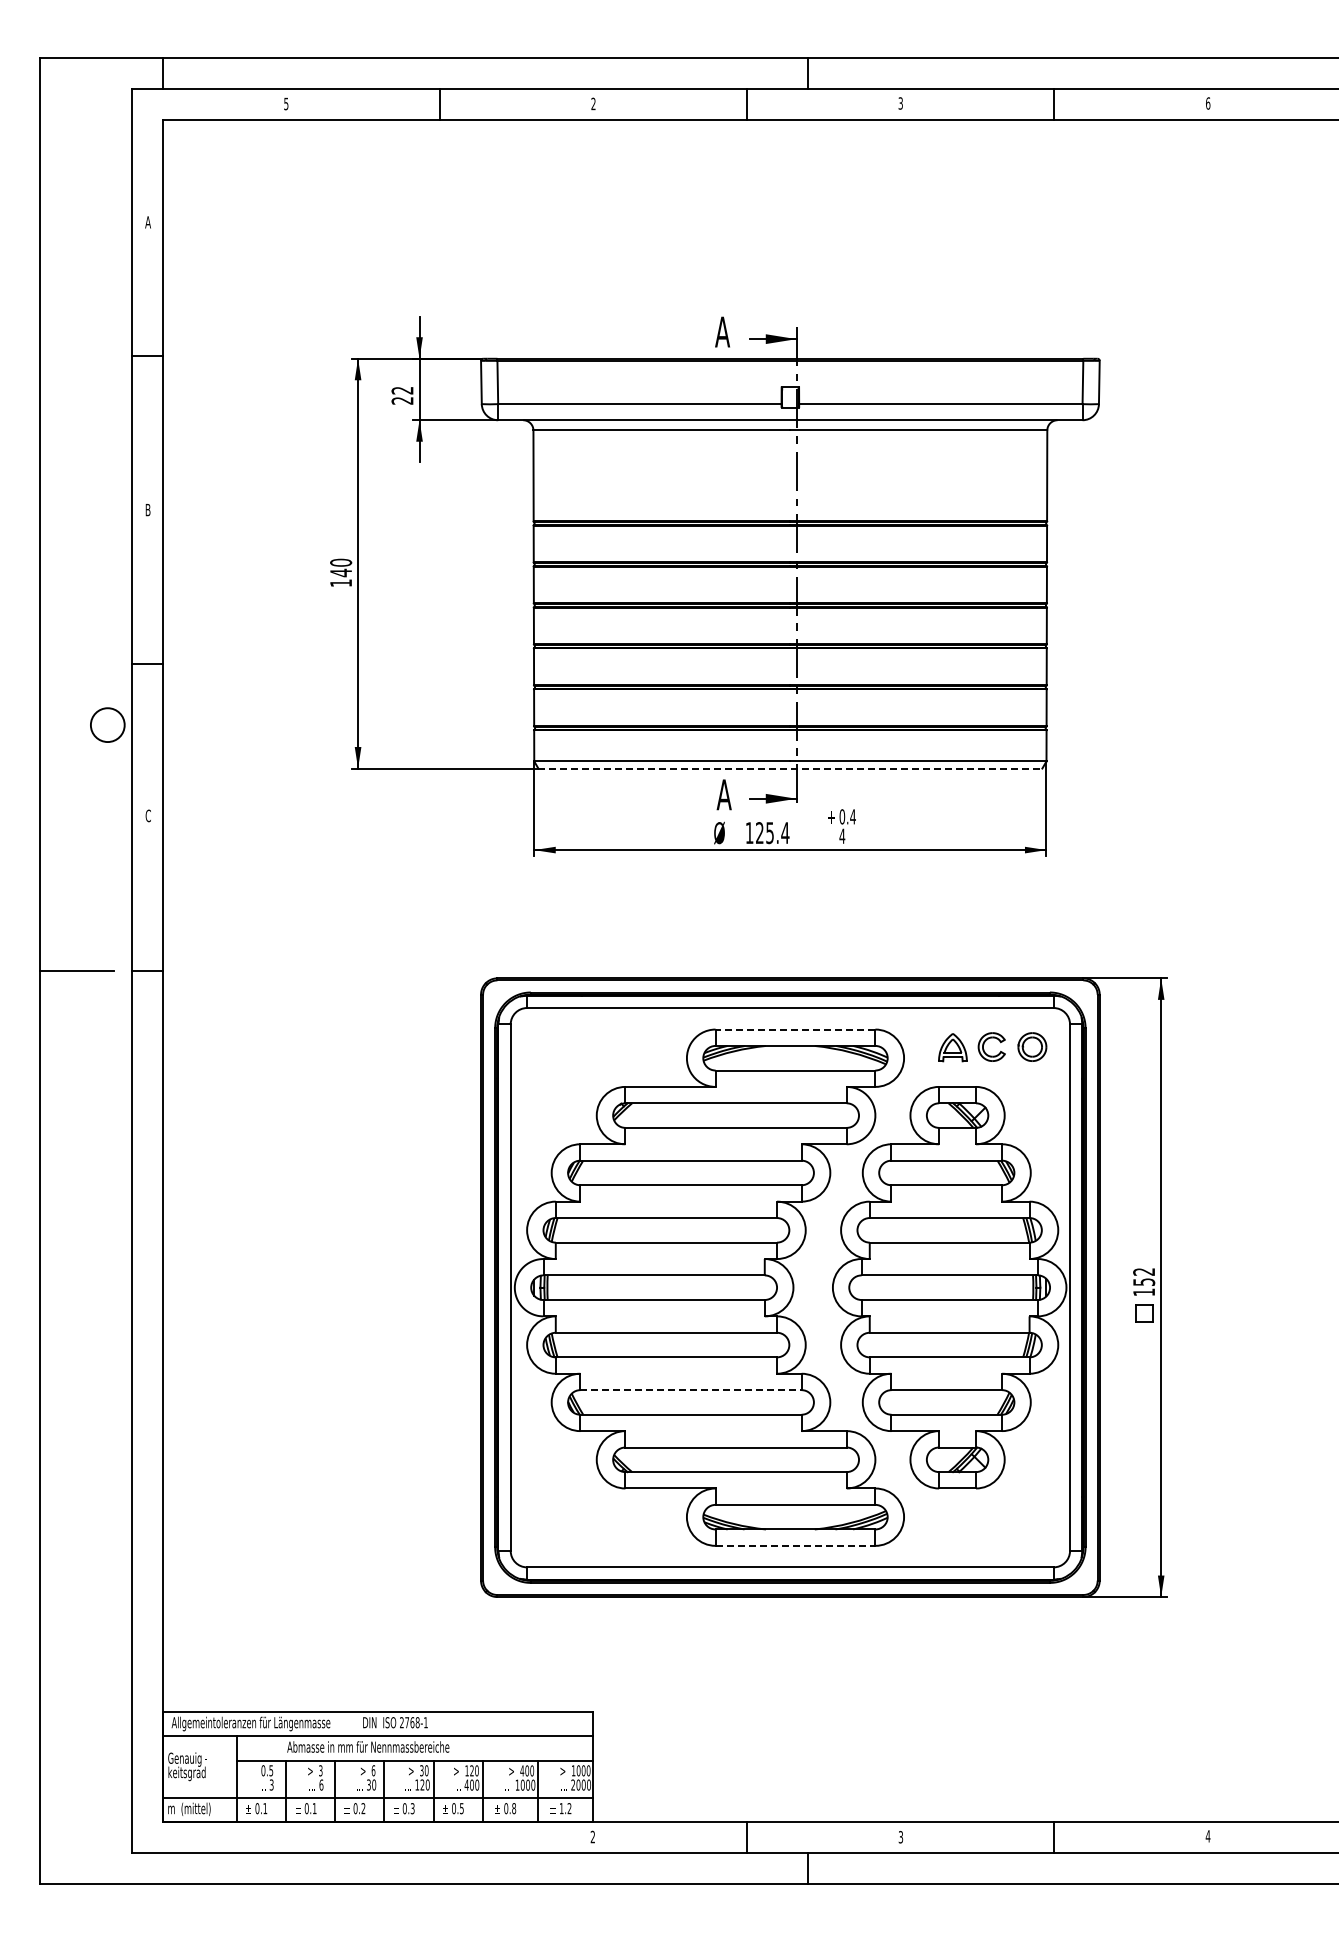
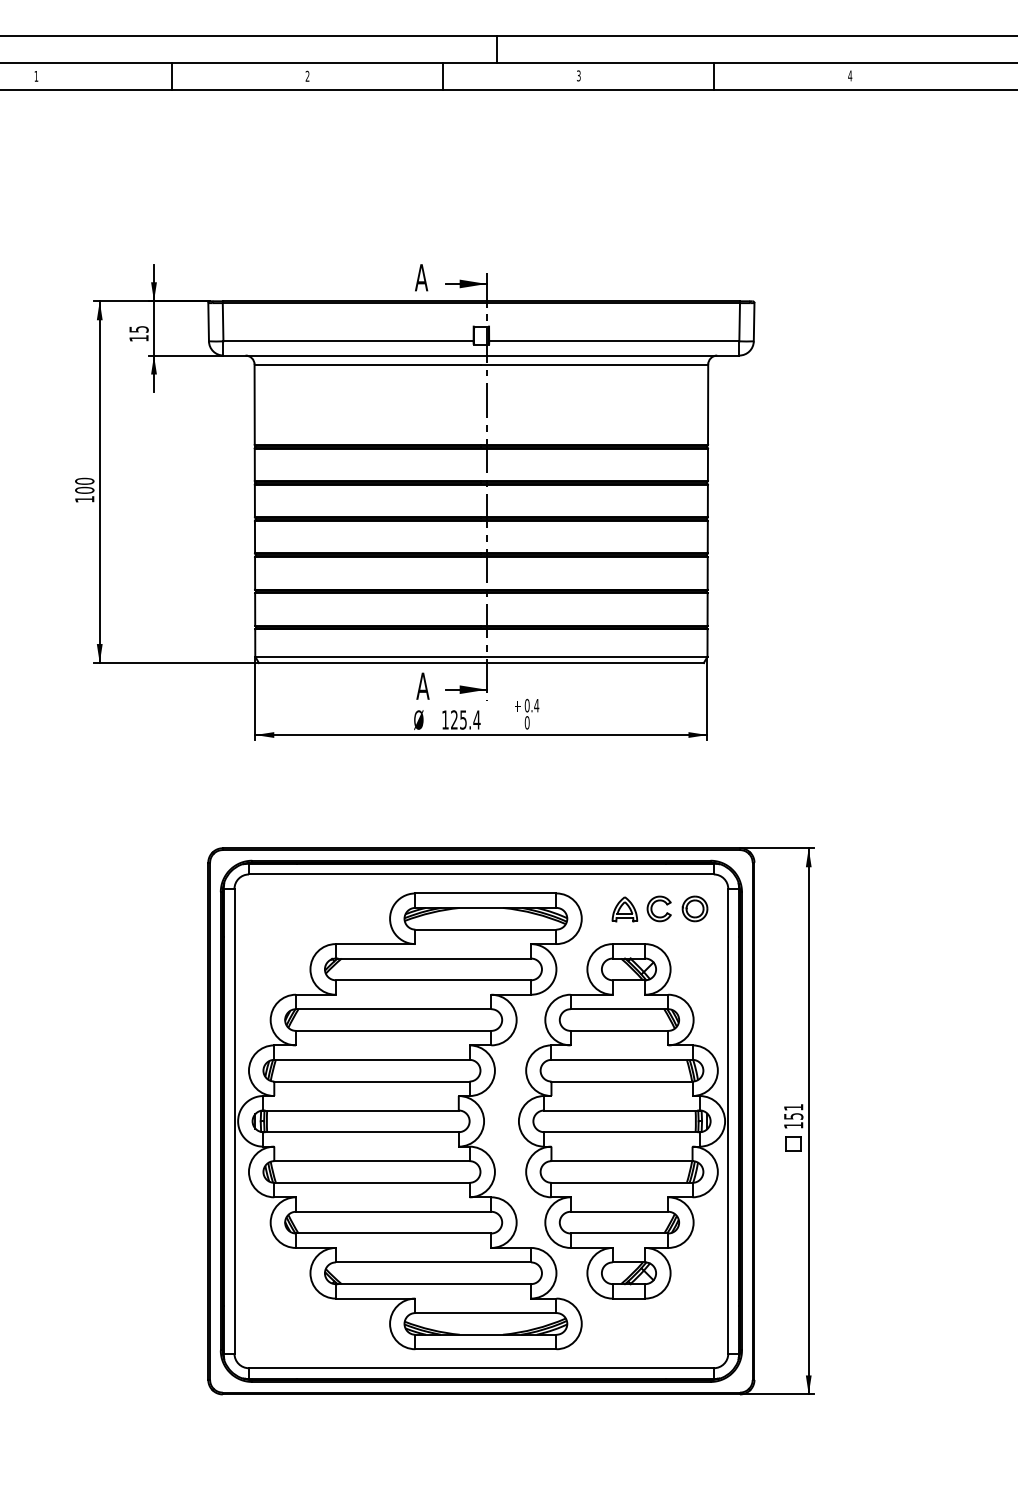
text: (286, 103) -> (36, 75), 5 -> 1
text: (1207, 103) -> (849, 75), 6 -> 4
text: (402, 395) -> (138, 333), 22 -> 15
text: (341, 572) -> (85, 489), 140 -> 100
line: (790, 768) -> (481, 662), dashed -> solid
text: (842, 835) -> (527, 722), 4 -> 0
line: (795, 1029) -> (485, 893), dashed -> solid
text: (1143, 1271) -> (793, 1107), 152 -> 151
line: (691, 1390) -> (394, 1212), dashed -> solid
line: (795, 1545) -> (485, 1348), dashed -> solid

